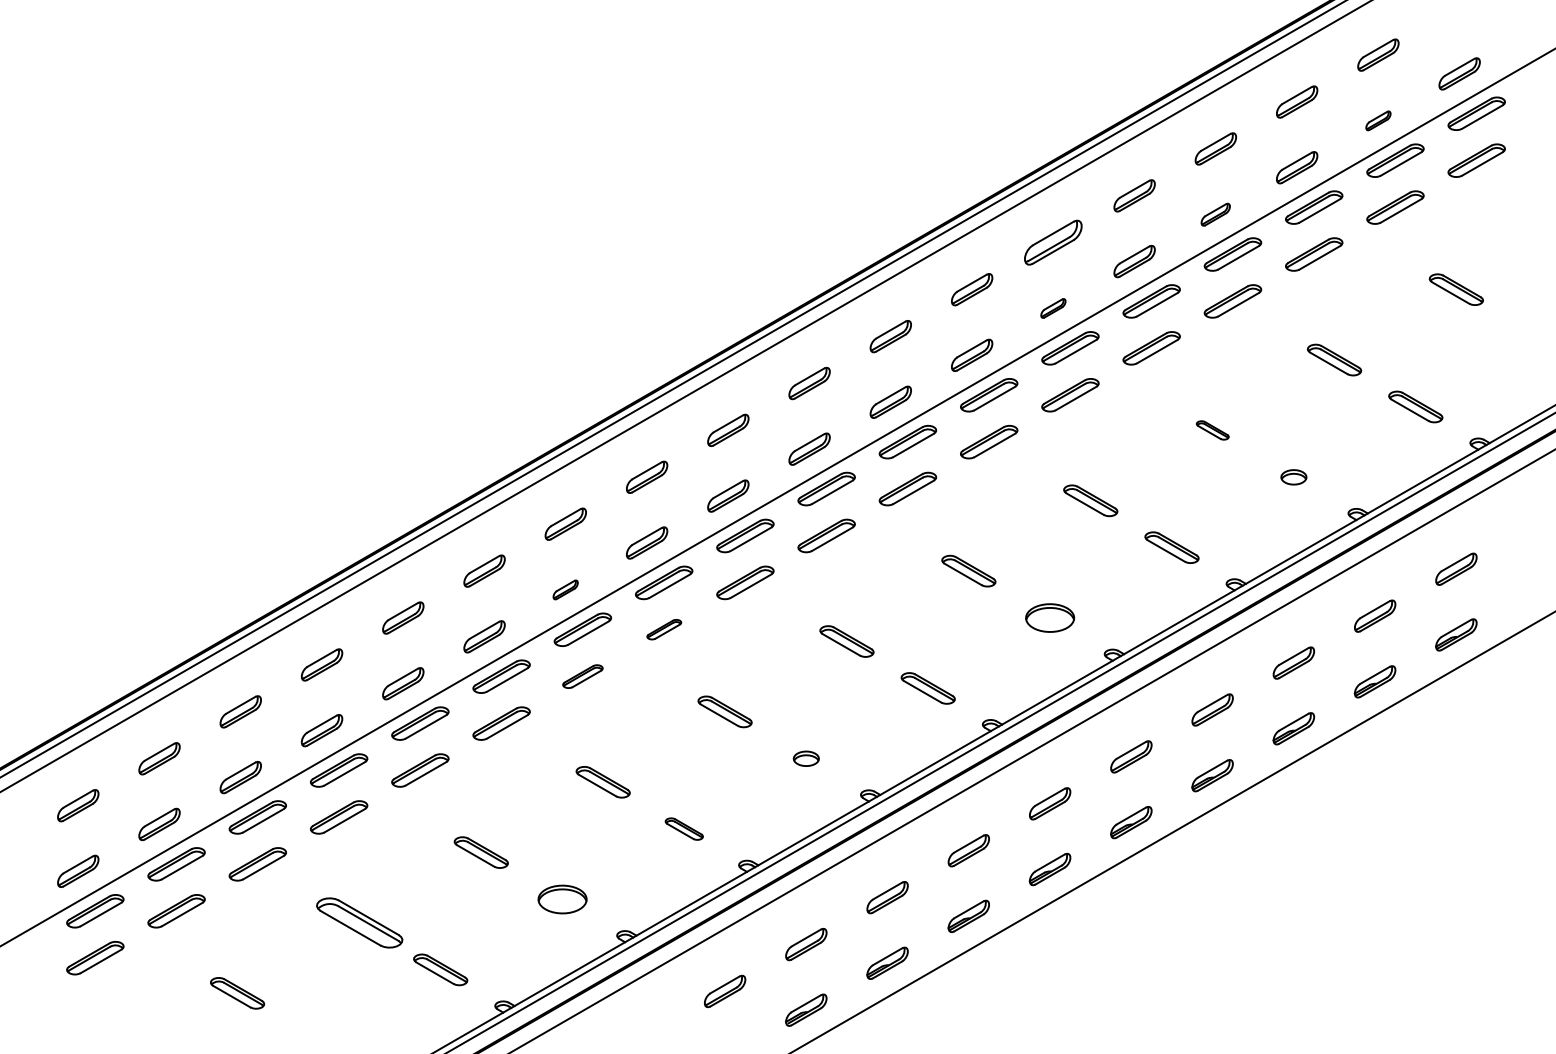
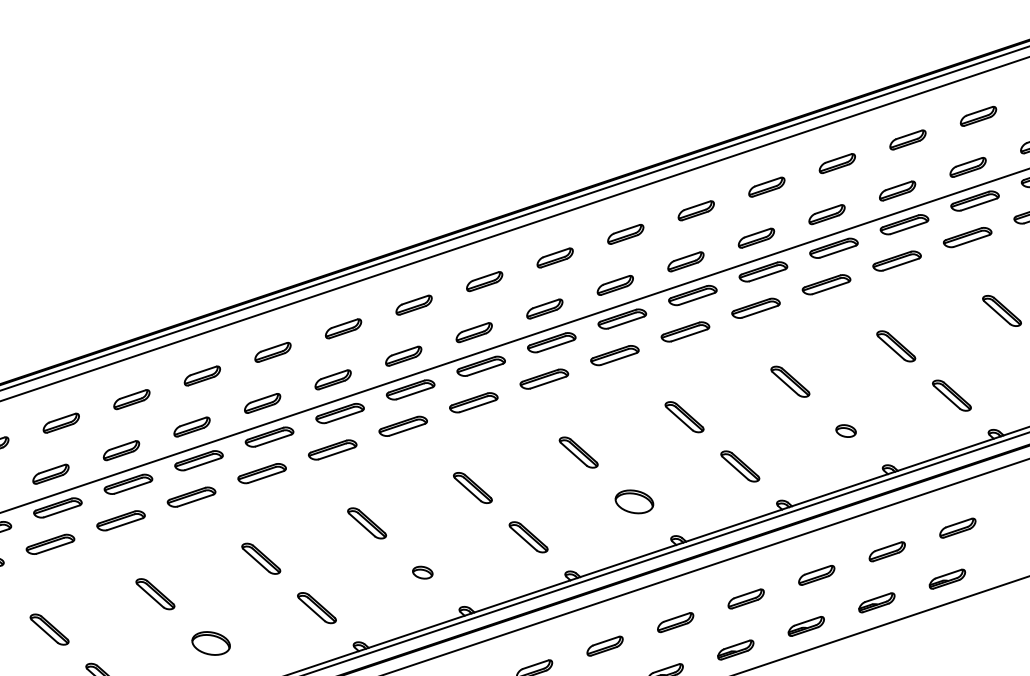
part: (1378, 120) -> (968, 167), size x1.67
part: (1215, 214) -> (826, 214), size x1.43
part: (1053, 242) -> (696, 210), size x0.71
part: (1053, 308) -> (686, 261), size x1.67
part: (1212, 430) -> (790, 381), size x1.67
part: (565, 589) -> (262, 403), size x1.67
part: (664, 629) -> (333, 449), size x1.67
part: (582, 676) -> (261, 473), size x1.43
part: (683, 828) -> (316, 607), size x1.43
part: (358, 922) -> (48, 629), size x0.62

